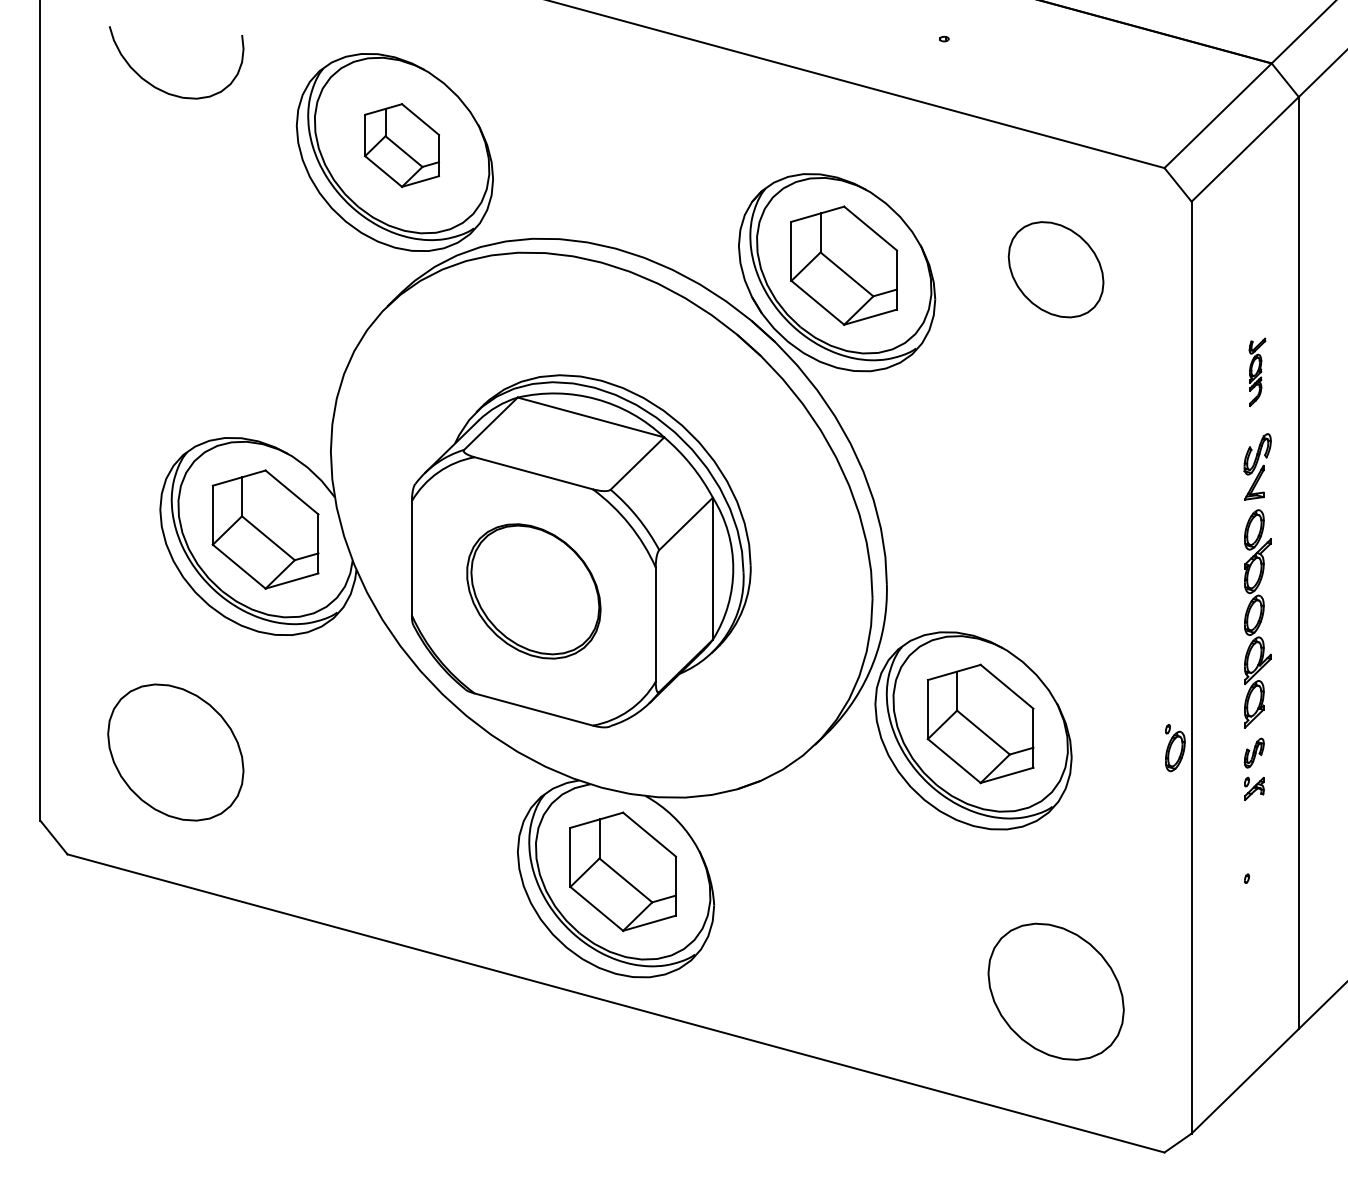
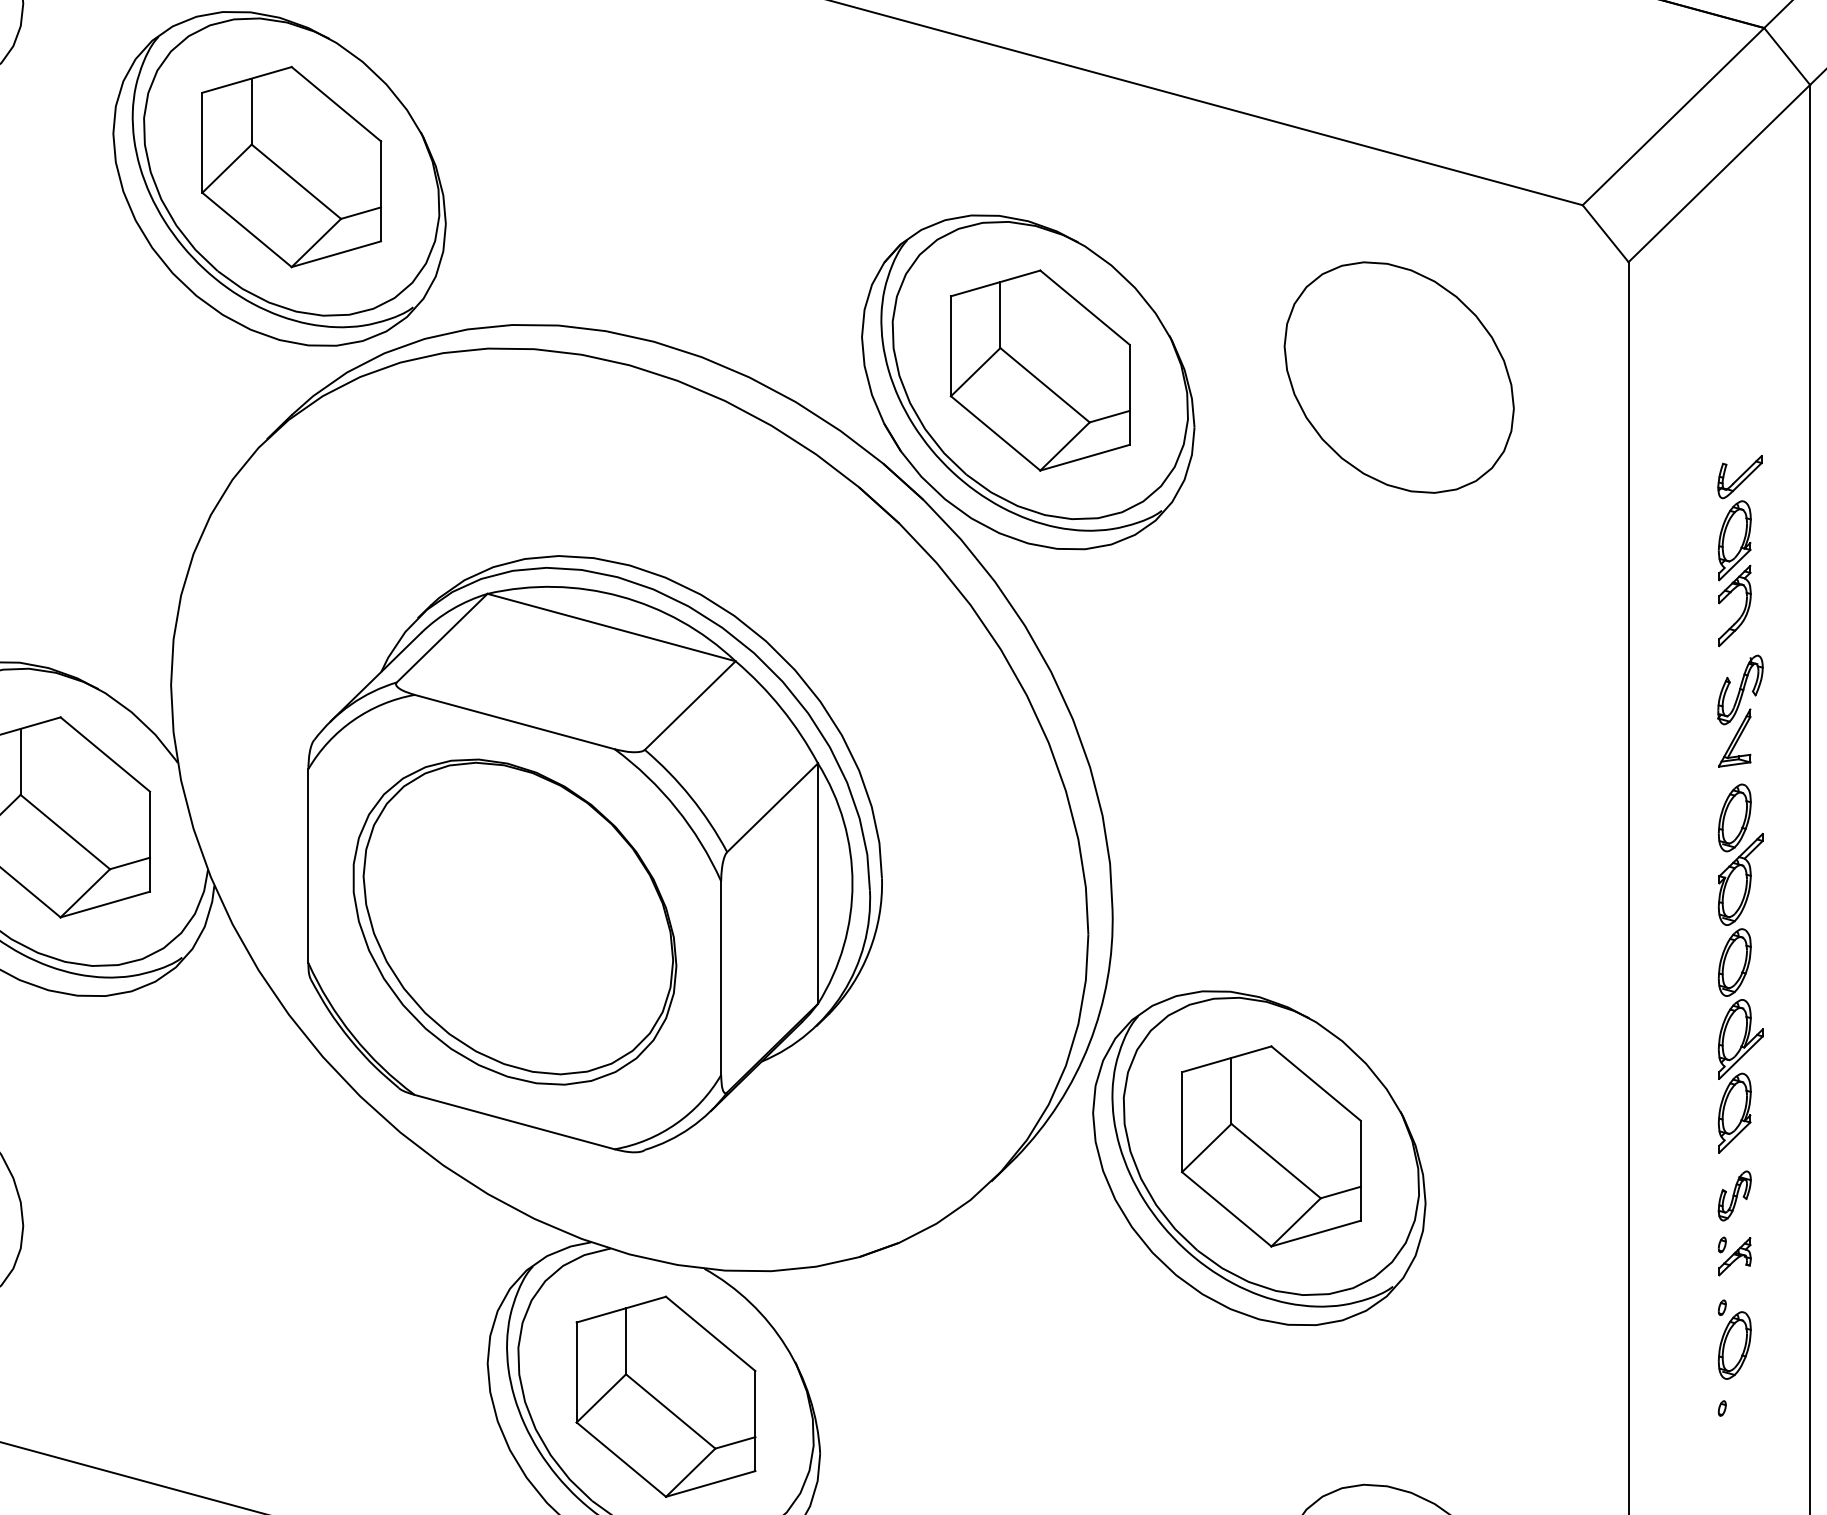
part: (401, 145) -> (290, 166), size x1.43
part: (1055, 269) -> (1398, 376), size x1.43
part: (1257, 372) -> (1740, 551), size x1.67
part: (533, 591) -> (514, 922), size x1.43
part: (1175, 748) -> (1735, 1340), moved

